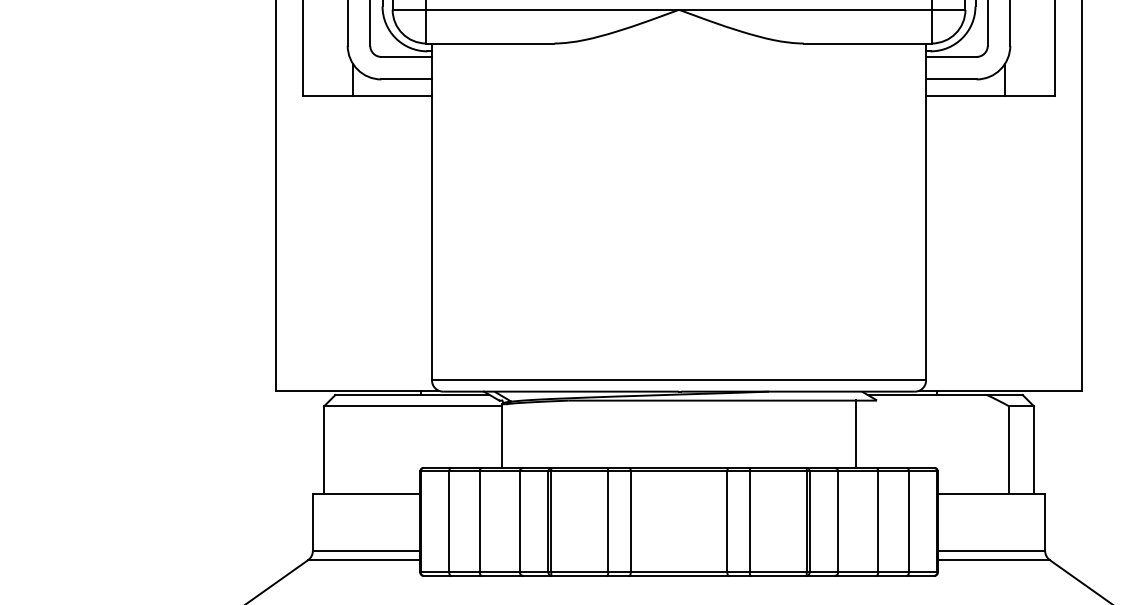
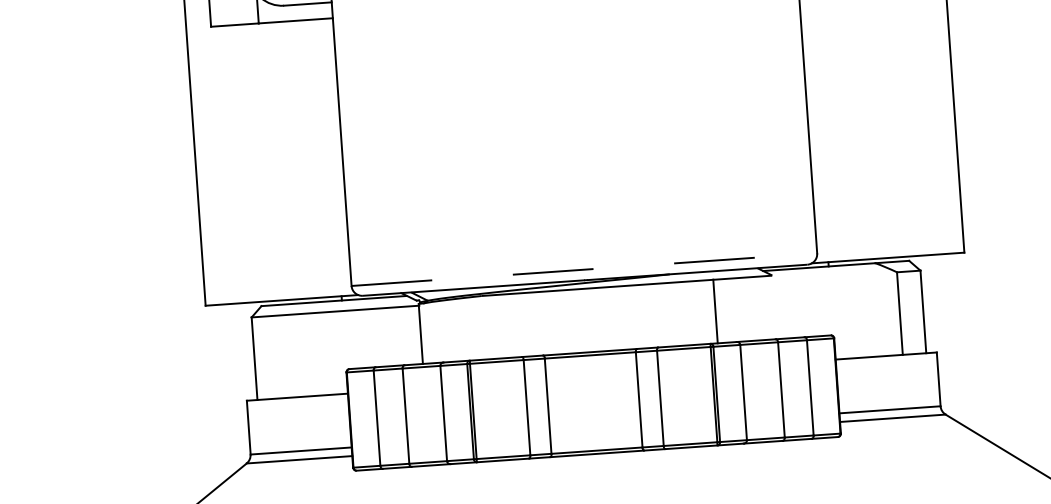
line: (679, 380) -> (584, 269), solid -> dashed
line: (856, 434) -> (715, 311), moved

